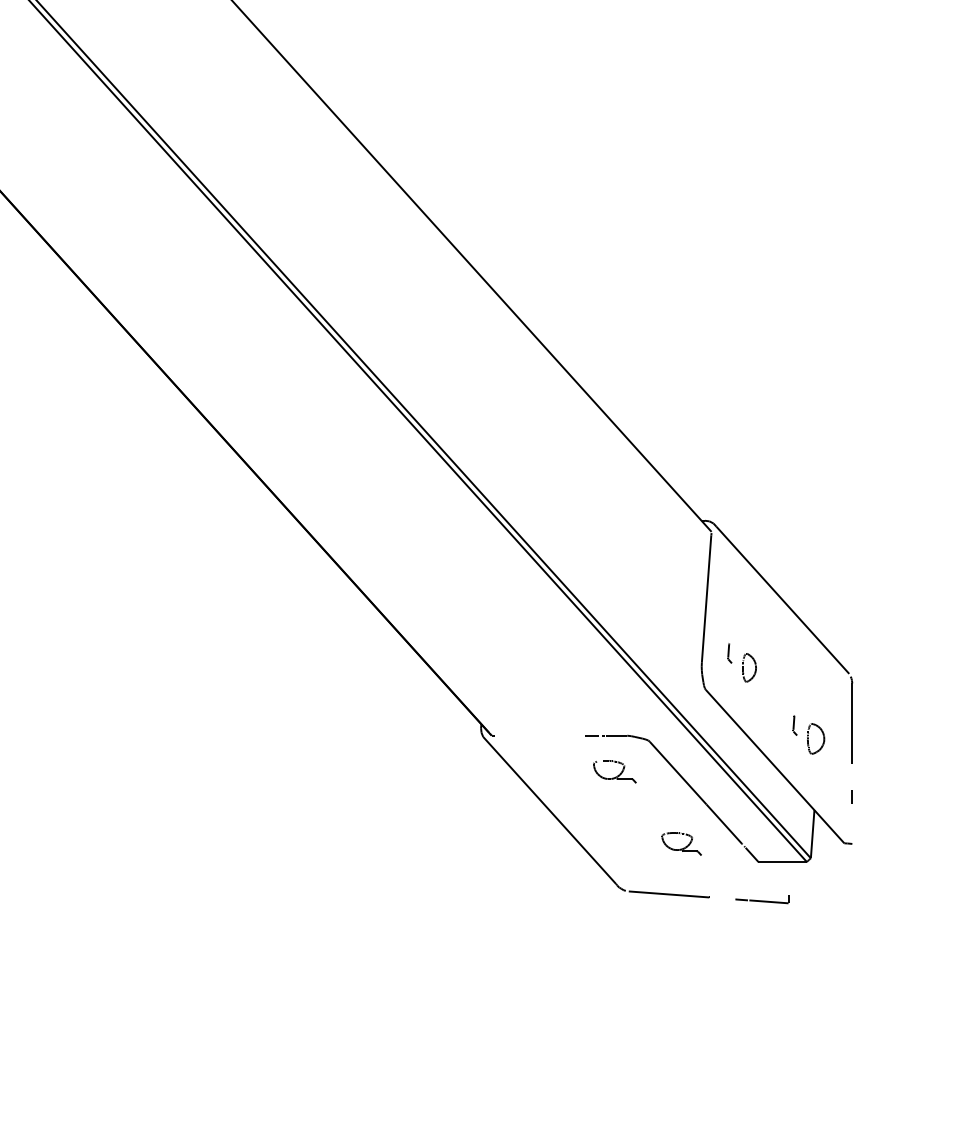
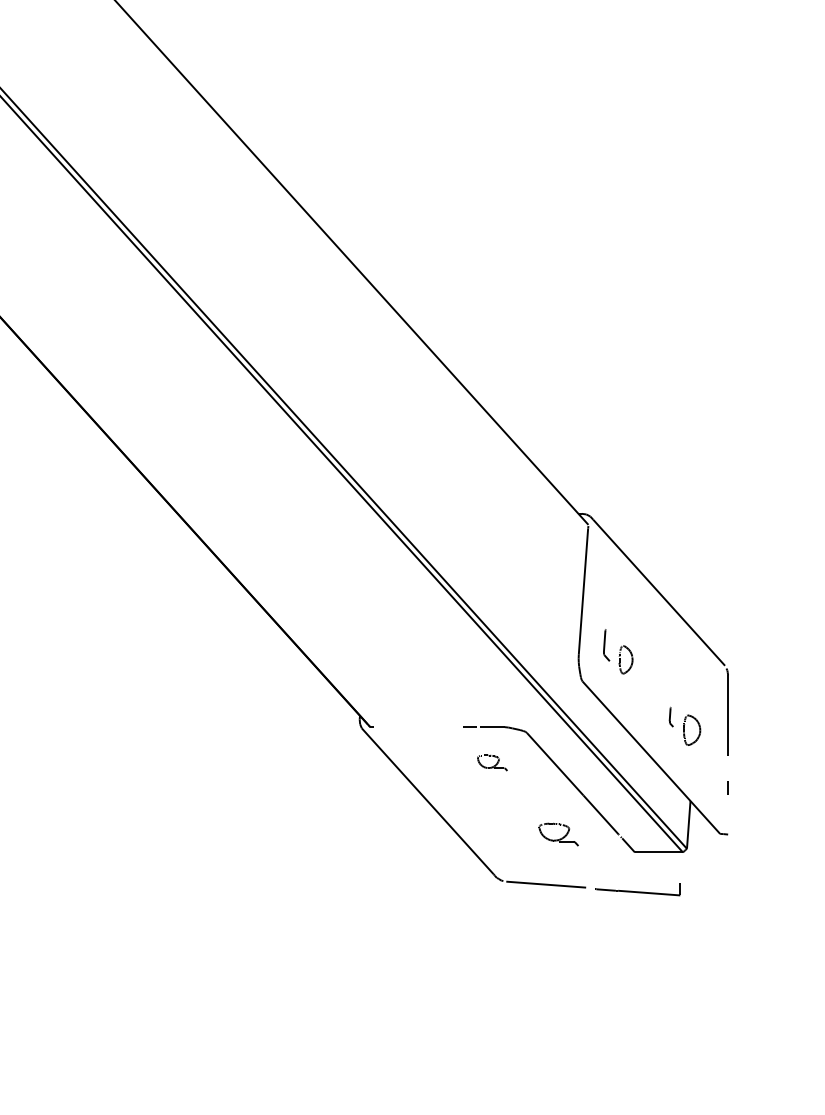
part: (729, 653) -> (606, 645), size x1.6
part: (614, 771) -> (492, 762), size x0.7
part: (762, 899) -> (638, 889), size x1.6

